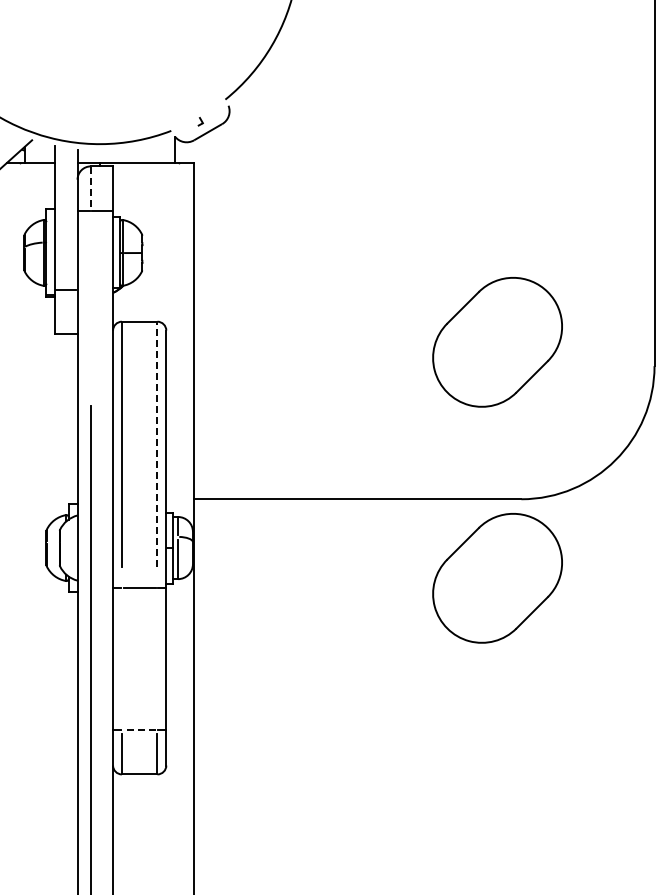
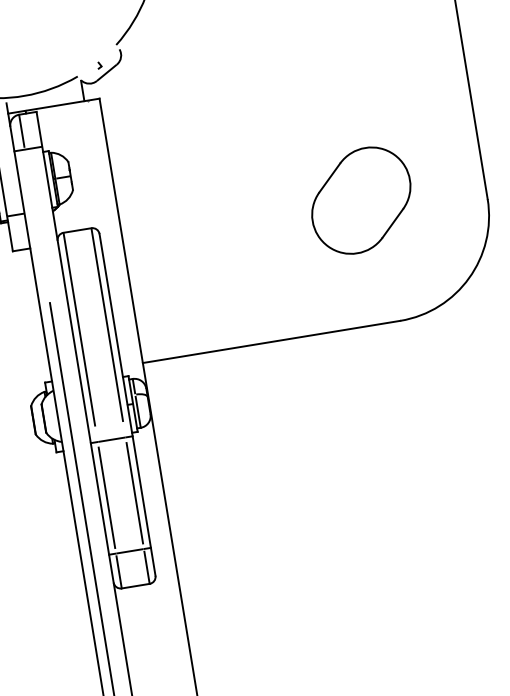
line: (90, 187) -> (21, 131), dashed -> solid
line: (157, 444) -> (107, 324), dashed -> solid
part: (497, 578) -> (391, 386), removed
line: (121, 658) -> (106, 497), added
line: (157, 658) -> (134, 492), added
line: (139, 730) -> (129, 551), dashed -> solid

